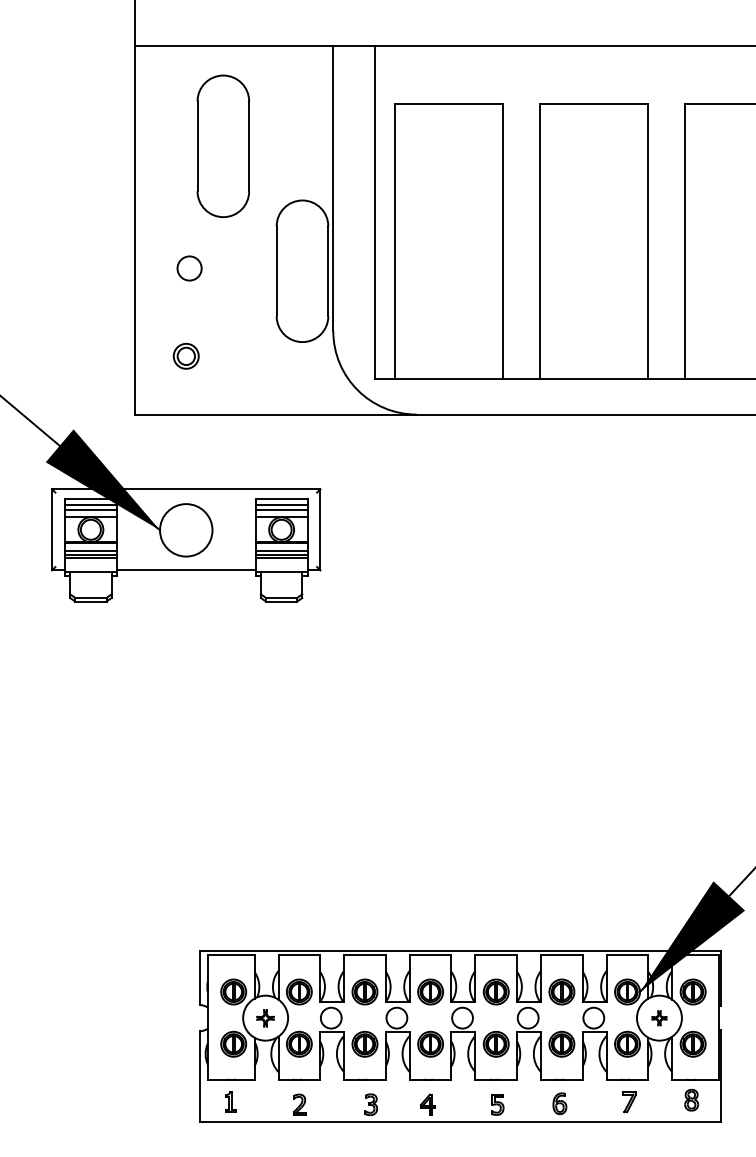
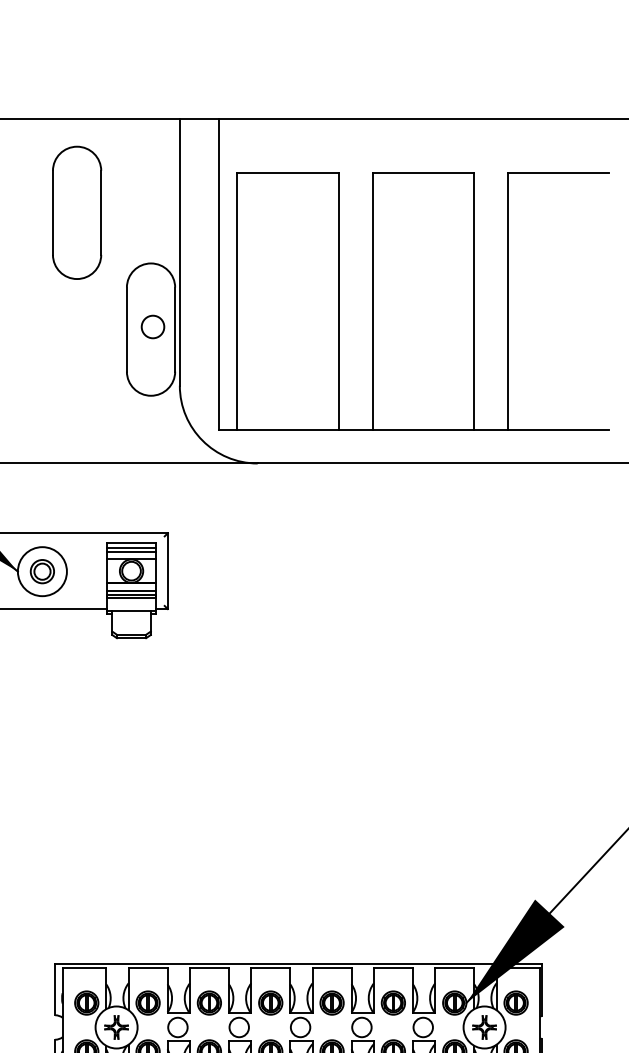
circle: (189, 268) -> (152, 327), moved
part: (185, 356) -> (41, 571), moved
part: (265, 1018) -> (116, 1027), size x1.43
part: (659, 1018) -> (484, 1027), size x1.67

